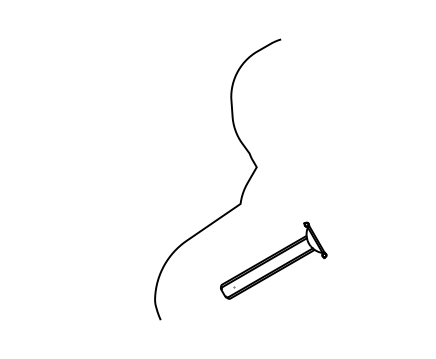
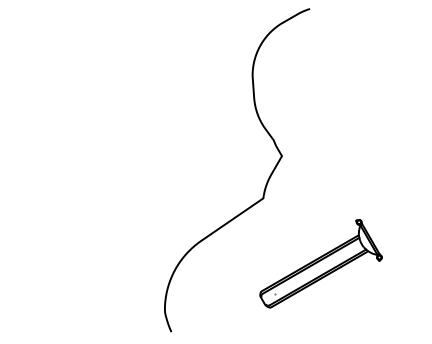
part: (273, 260) -> (320, 263), moved

